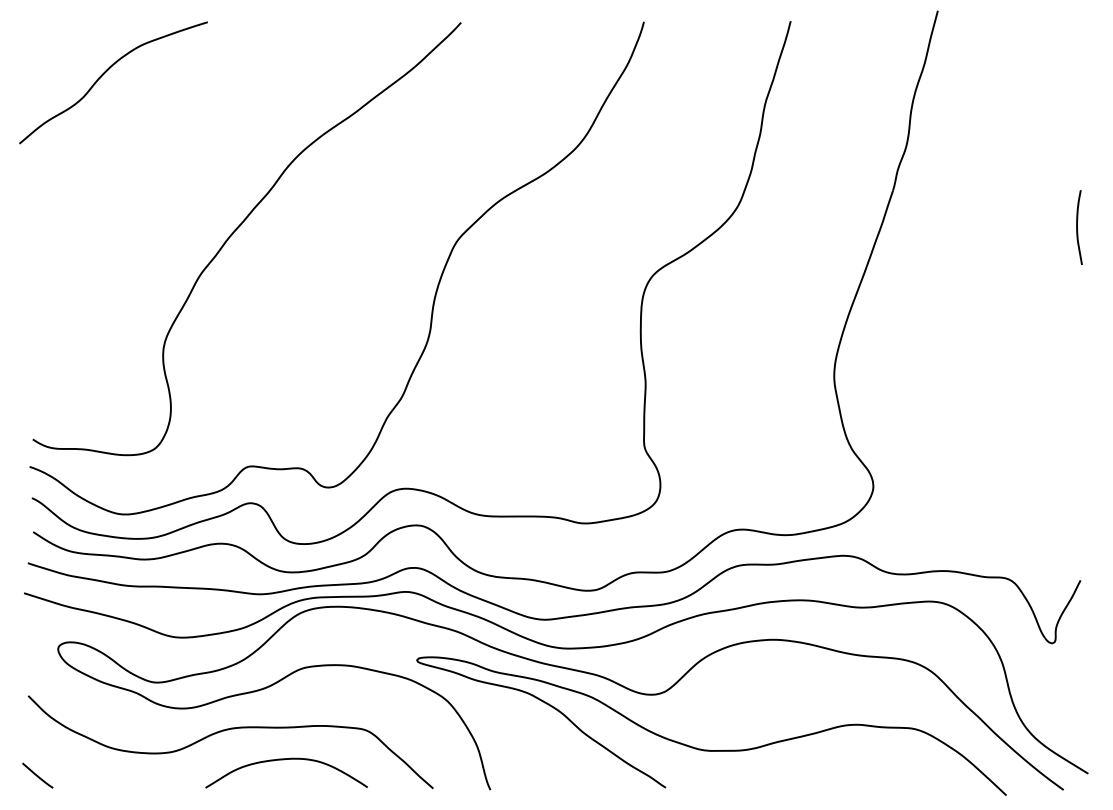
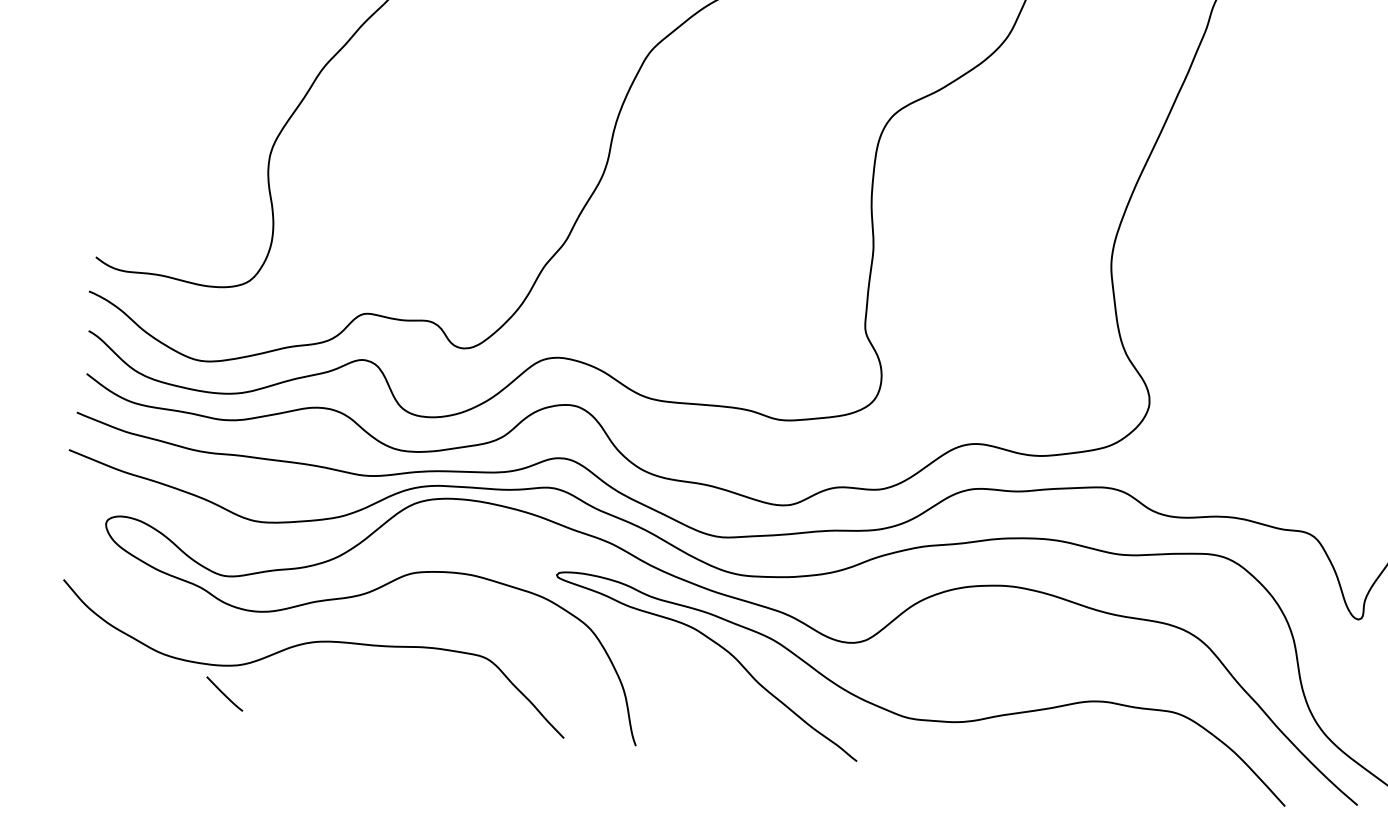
curve: (284, 760) -> (379, 687), removed
line: (37, 775) -> (224, 693), moved

